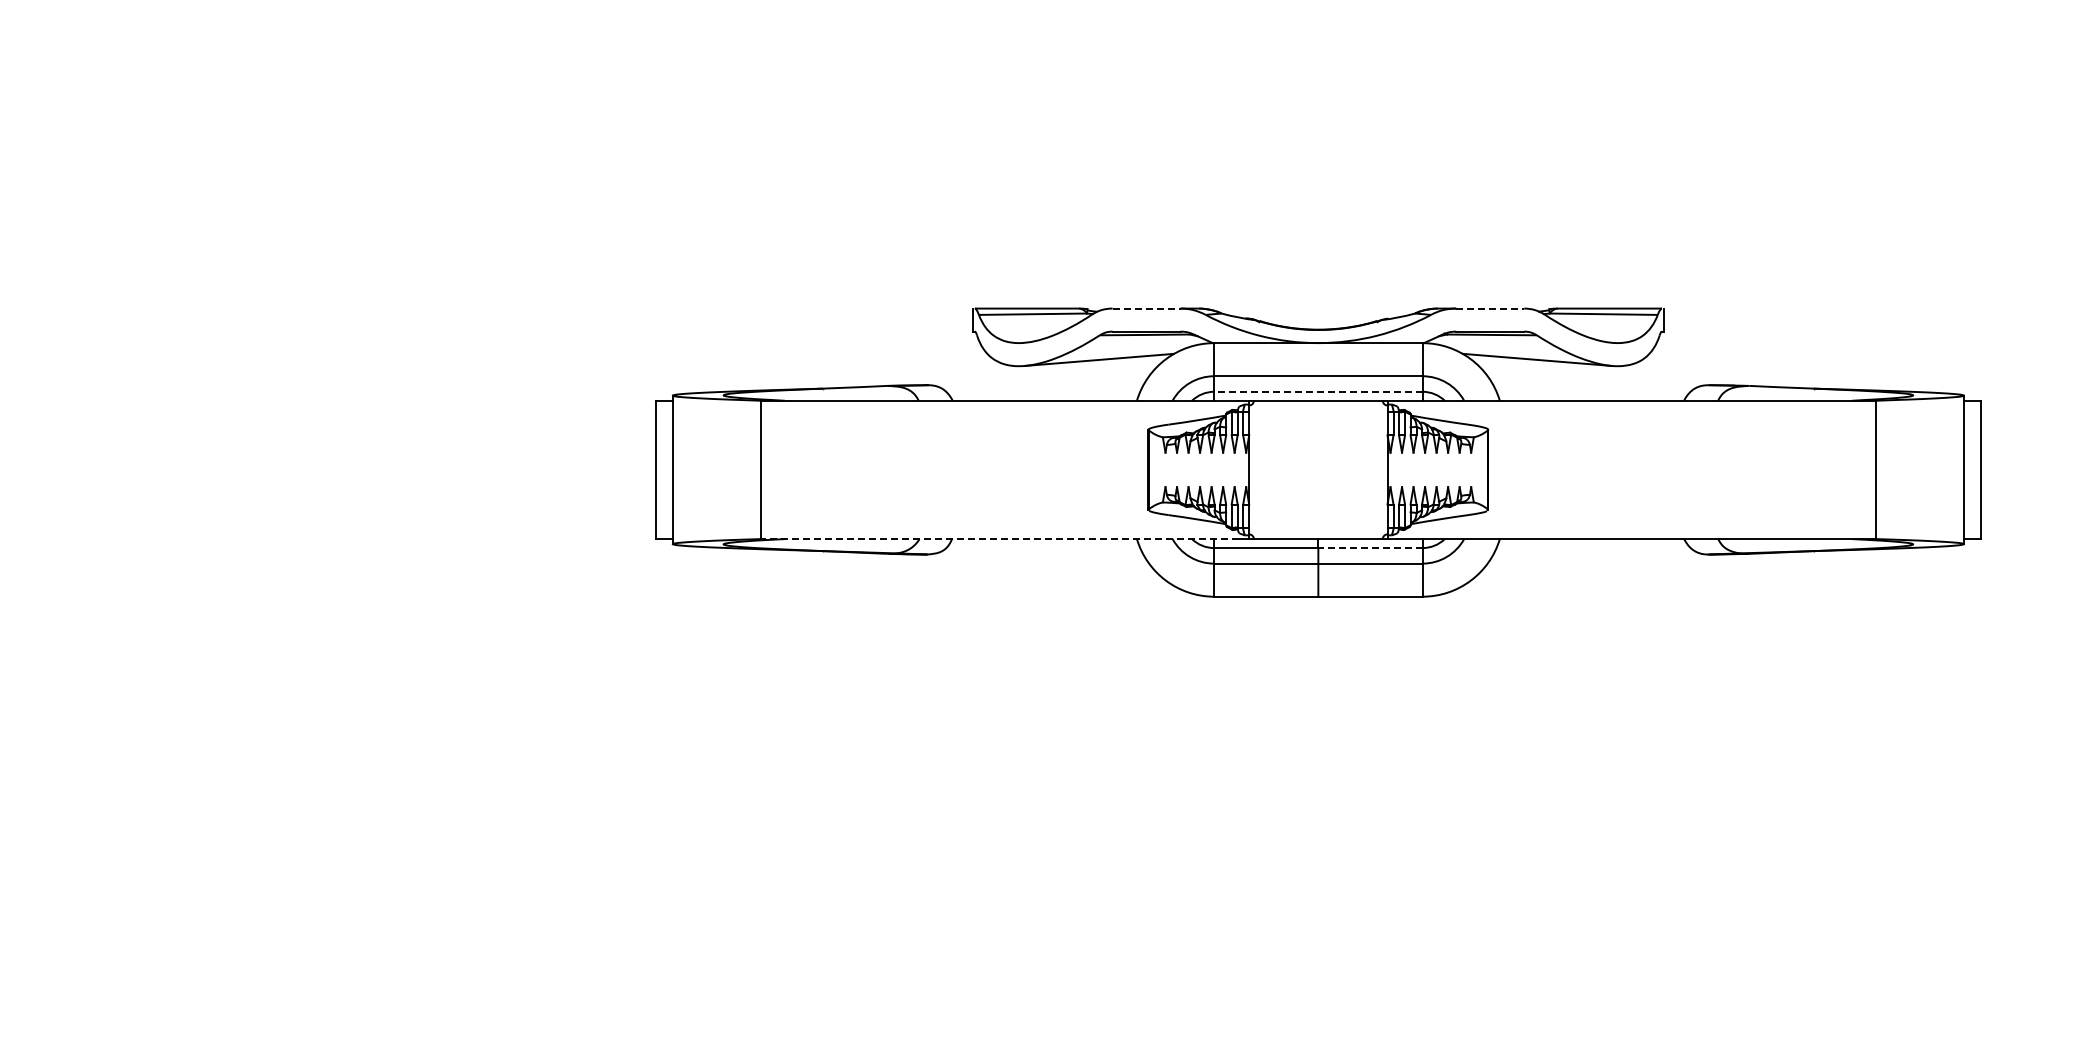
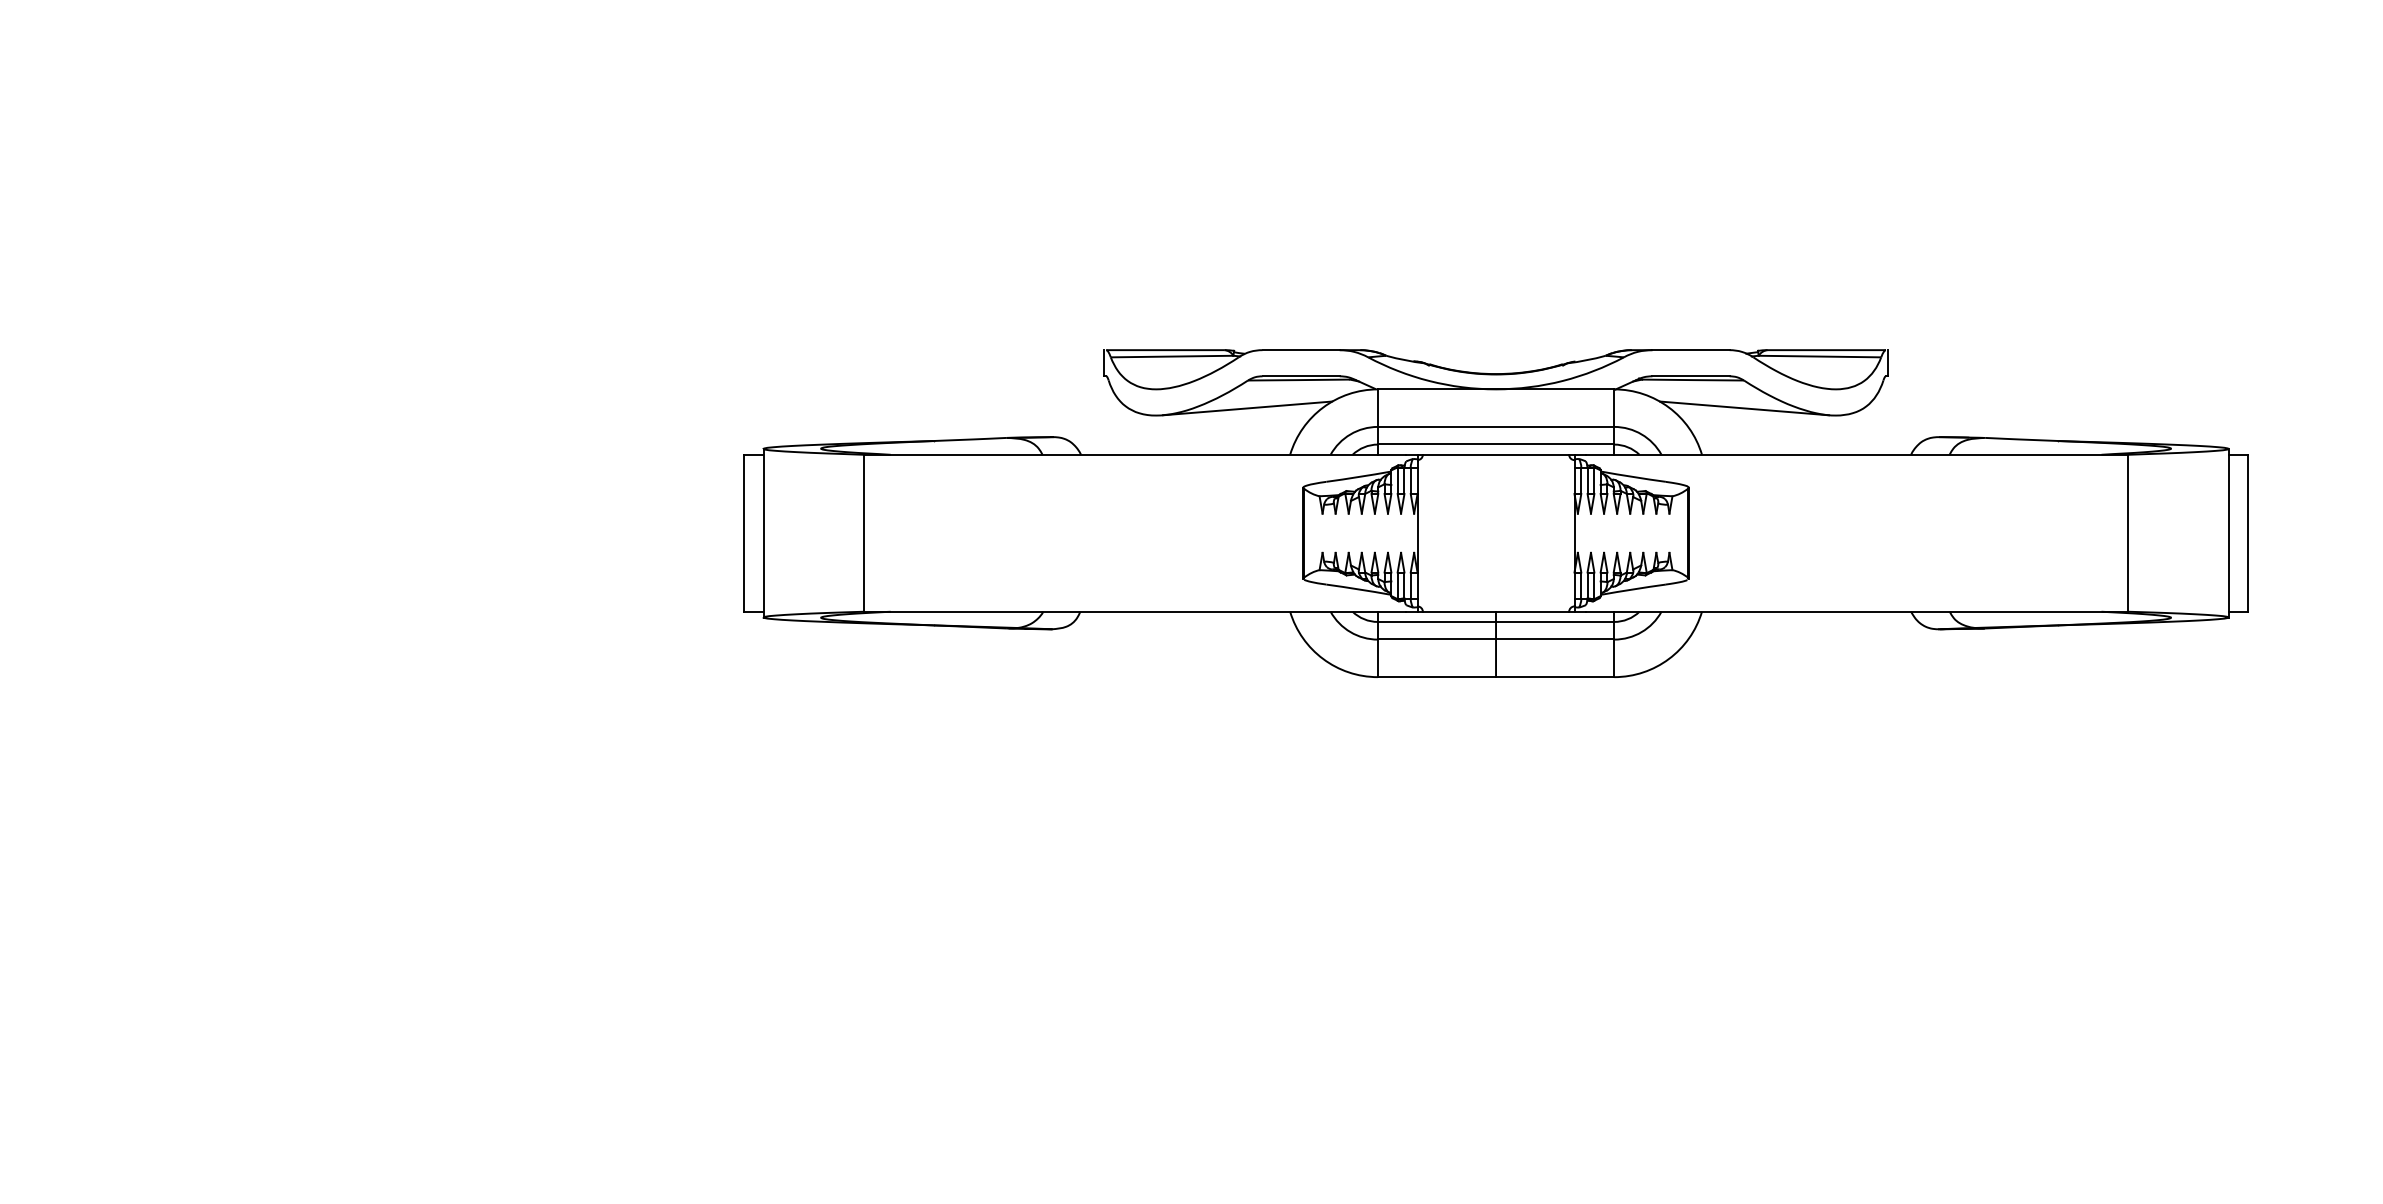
line: (1147, 308) -> (1302, 350), dashed -> solid
line: (1490, 308) -> (1691, 350), dashed -> solid
line: (1317, 391) -> (1495, 444), dashed -> solid
line: (1000, 539) -> (1135, 612), dashed -> solid
line: (1369, 548) -> (1554, 622), dashed -> solid

